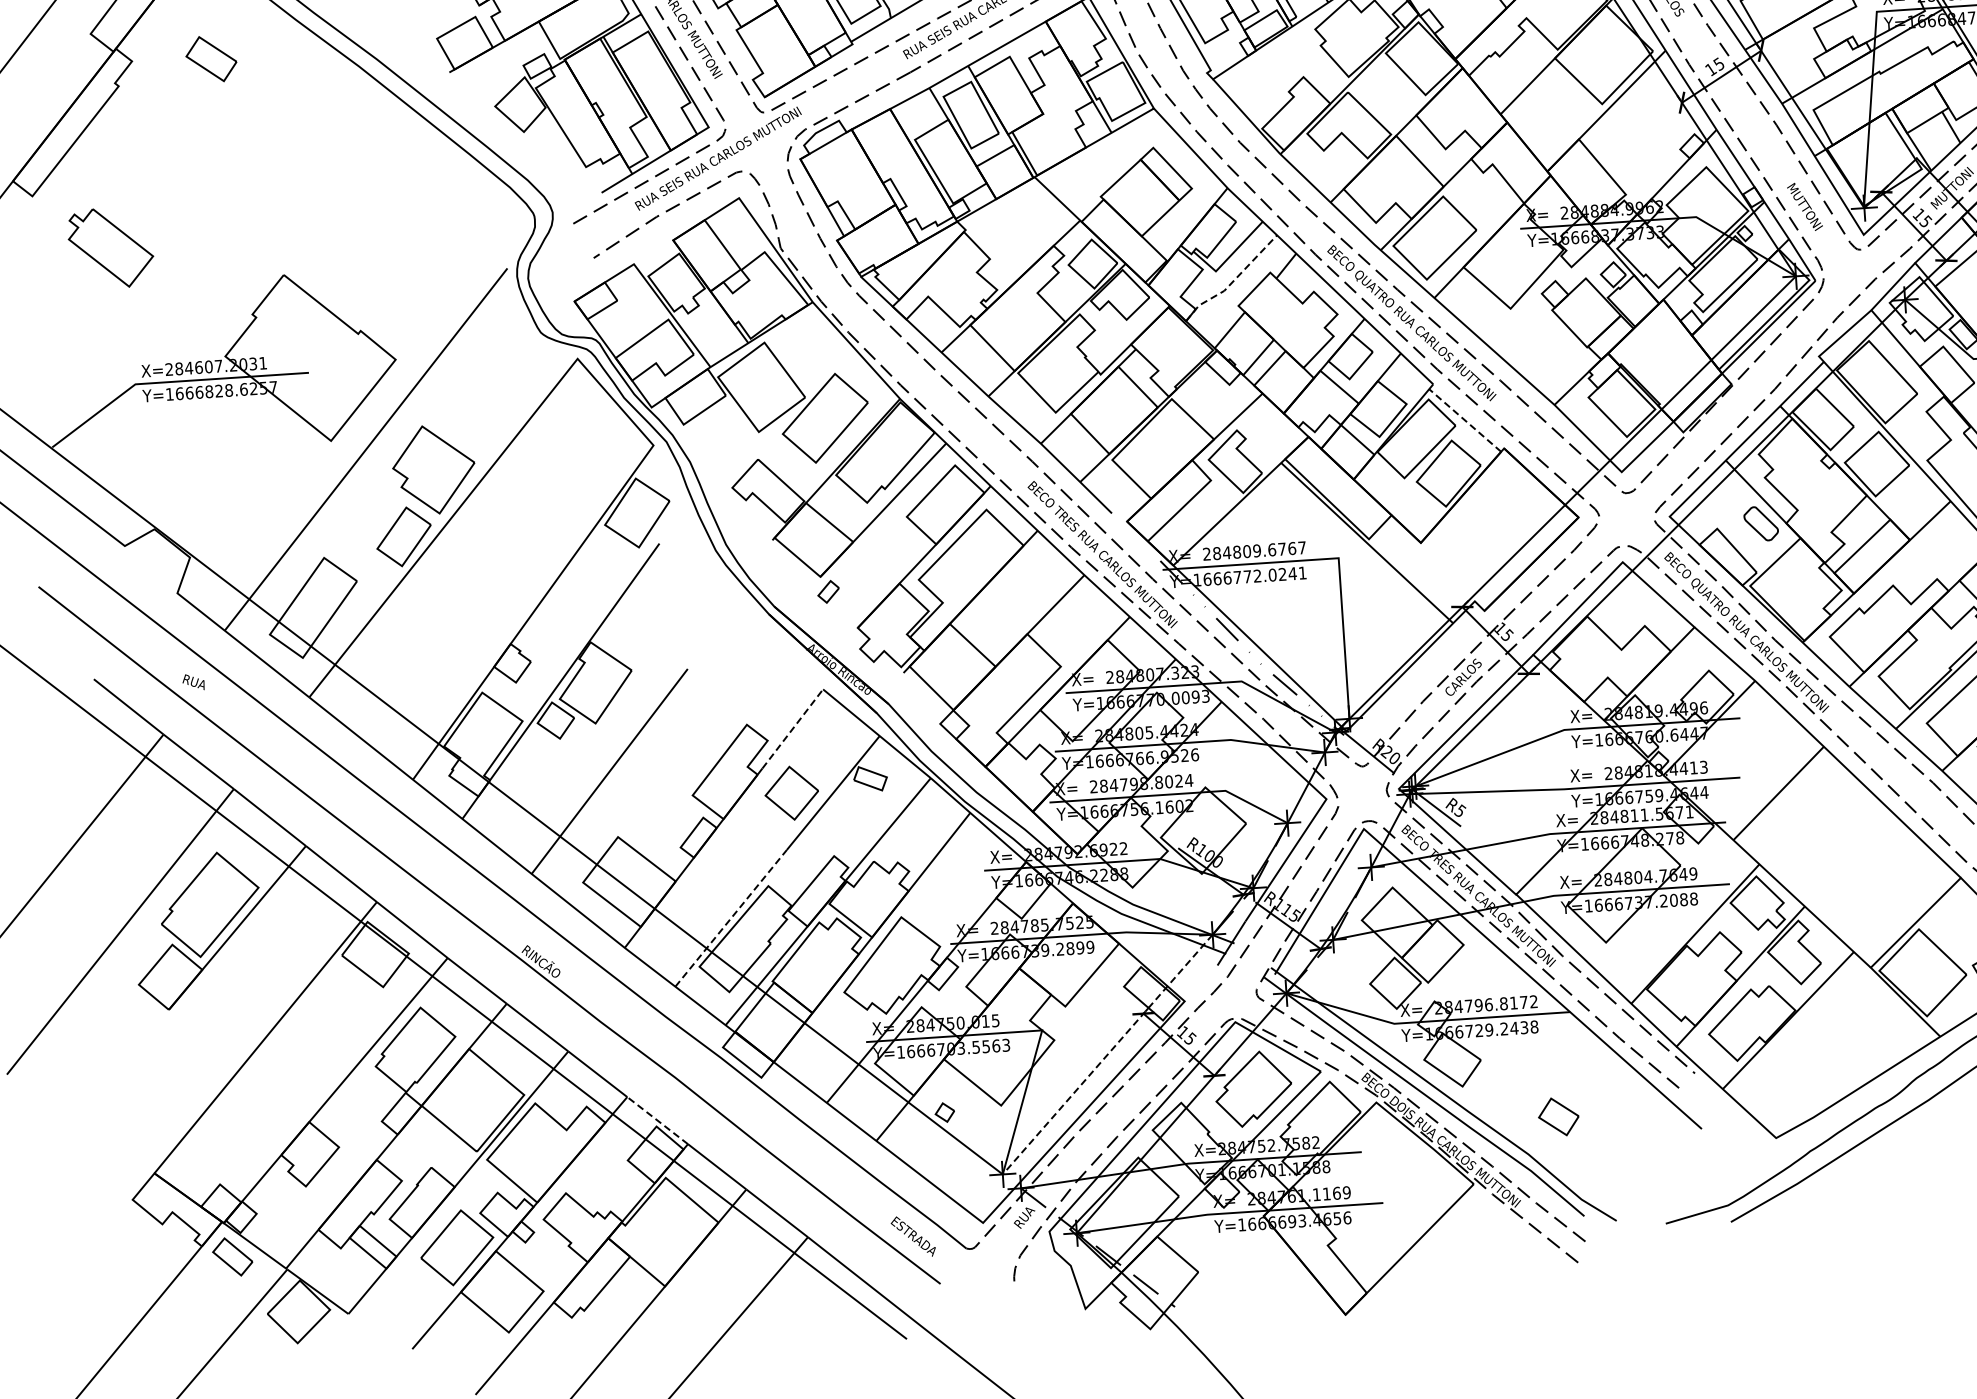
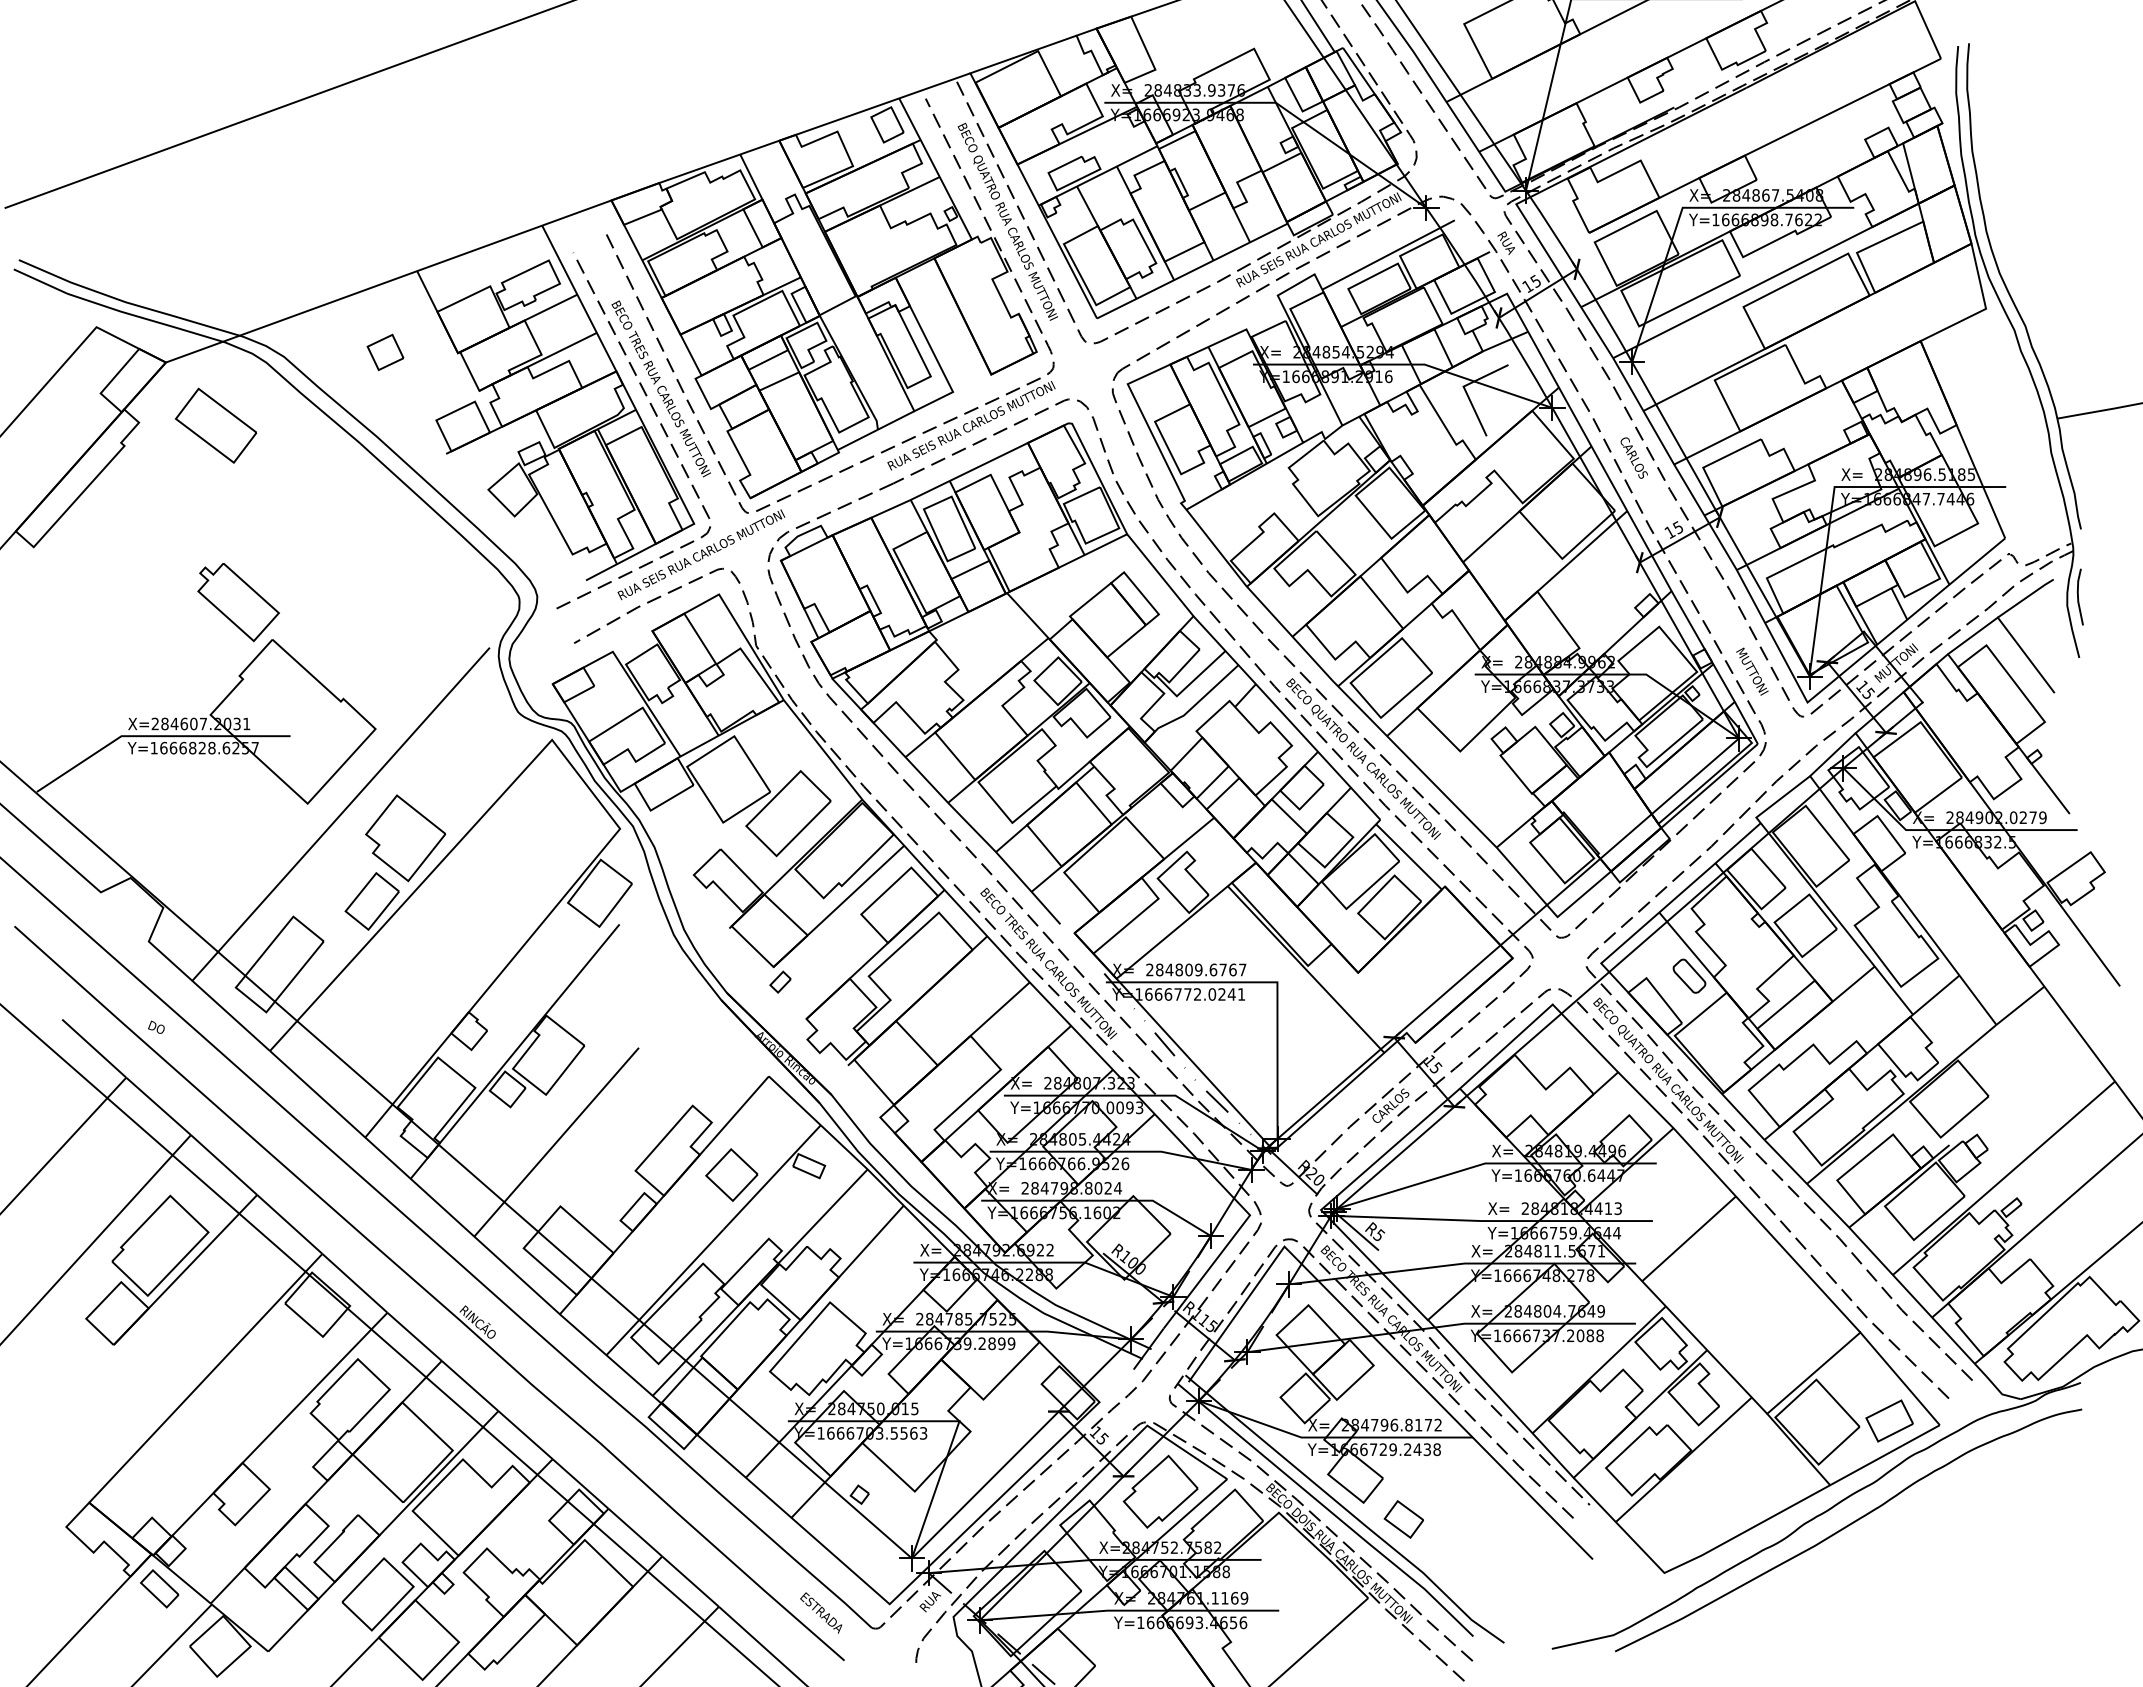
part: (211, 58) -> (216, 425), size x1.67
part: (110, 248) -> (238, 602), moved
line: (1232, 281) -> (1192, 707), dashed -> solid
line: (1464, 420) -> (1408, 856), dashed -> solid
text: (194, 682) -> (159, 1029), RUA -> DO
line: (793, 728) -> (737, 1112), dashed -> solid
line: (730, 918) -> (664, 1292), dashed -> solid
line: (1107, 1054) -> (1021, 1448), dashed -> solid
part: (1558, 1117) -> (1403, 1519), moved
line: (657, 1120) -> (580, 1483), dashed -> solid

